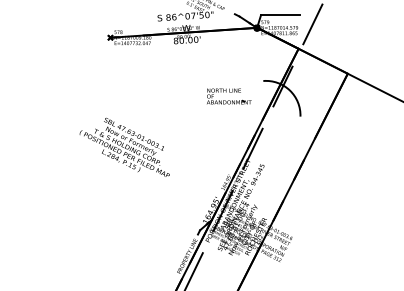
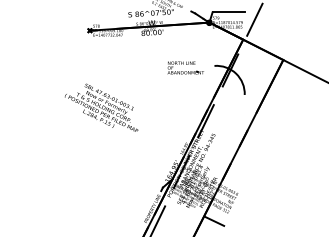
part: (229, 96) -> (186, 67), moved
text: (124, 146) -> (101, 107), moved
line: (263, 271) -> (214, 221), added

